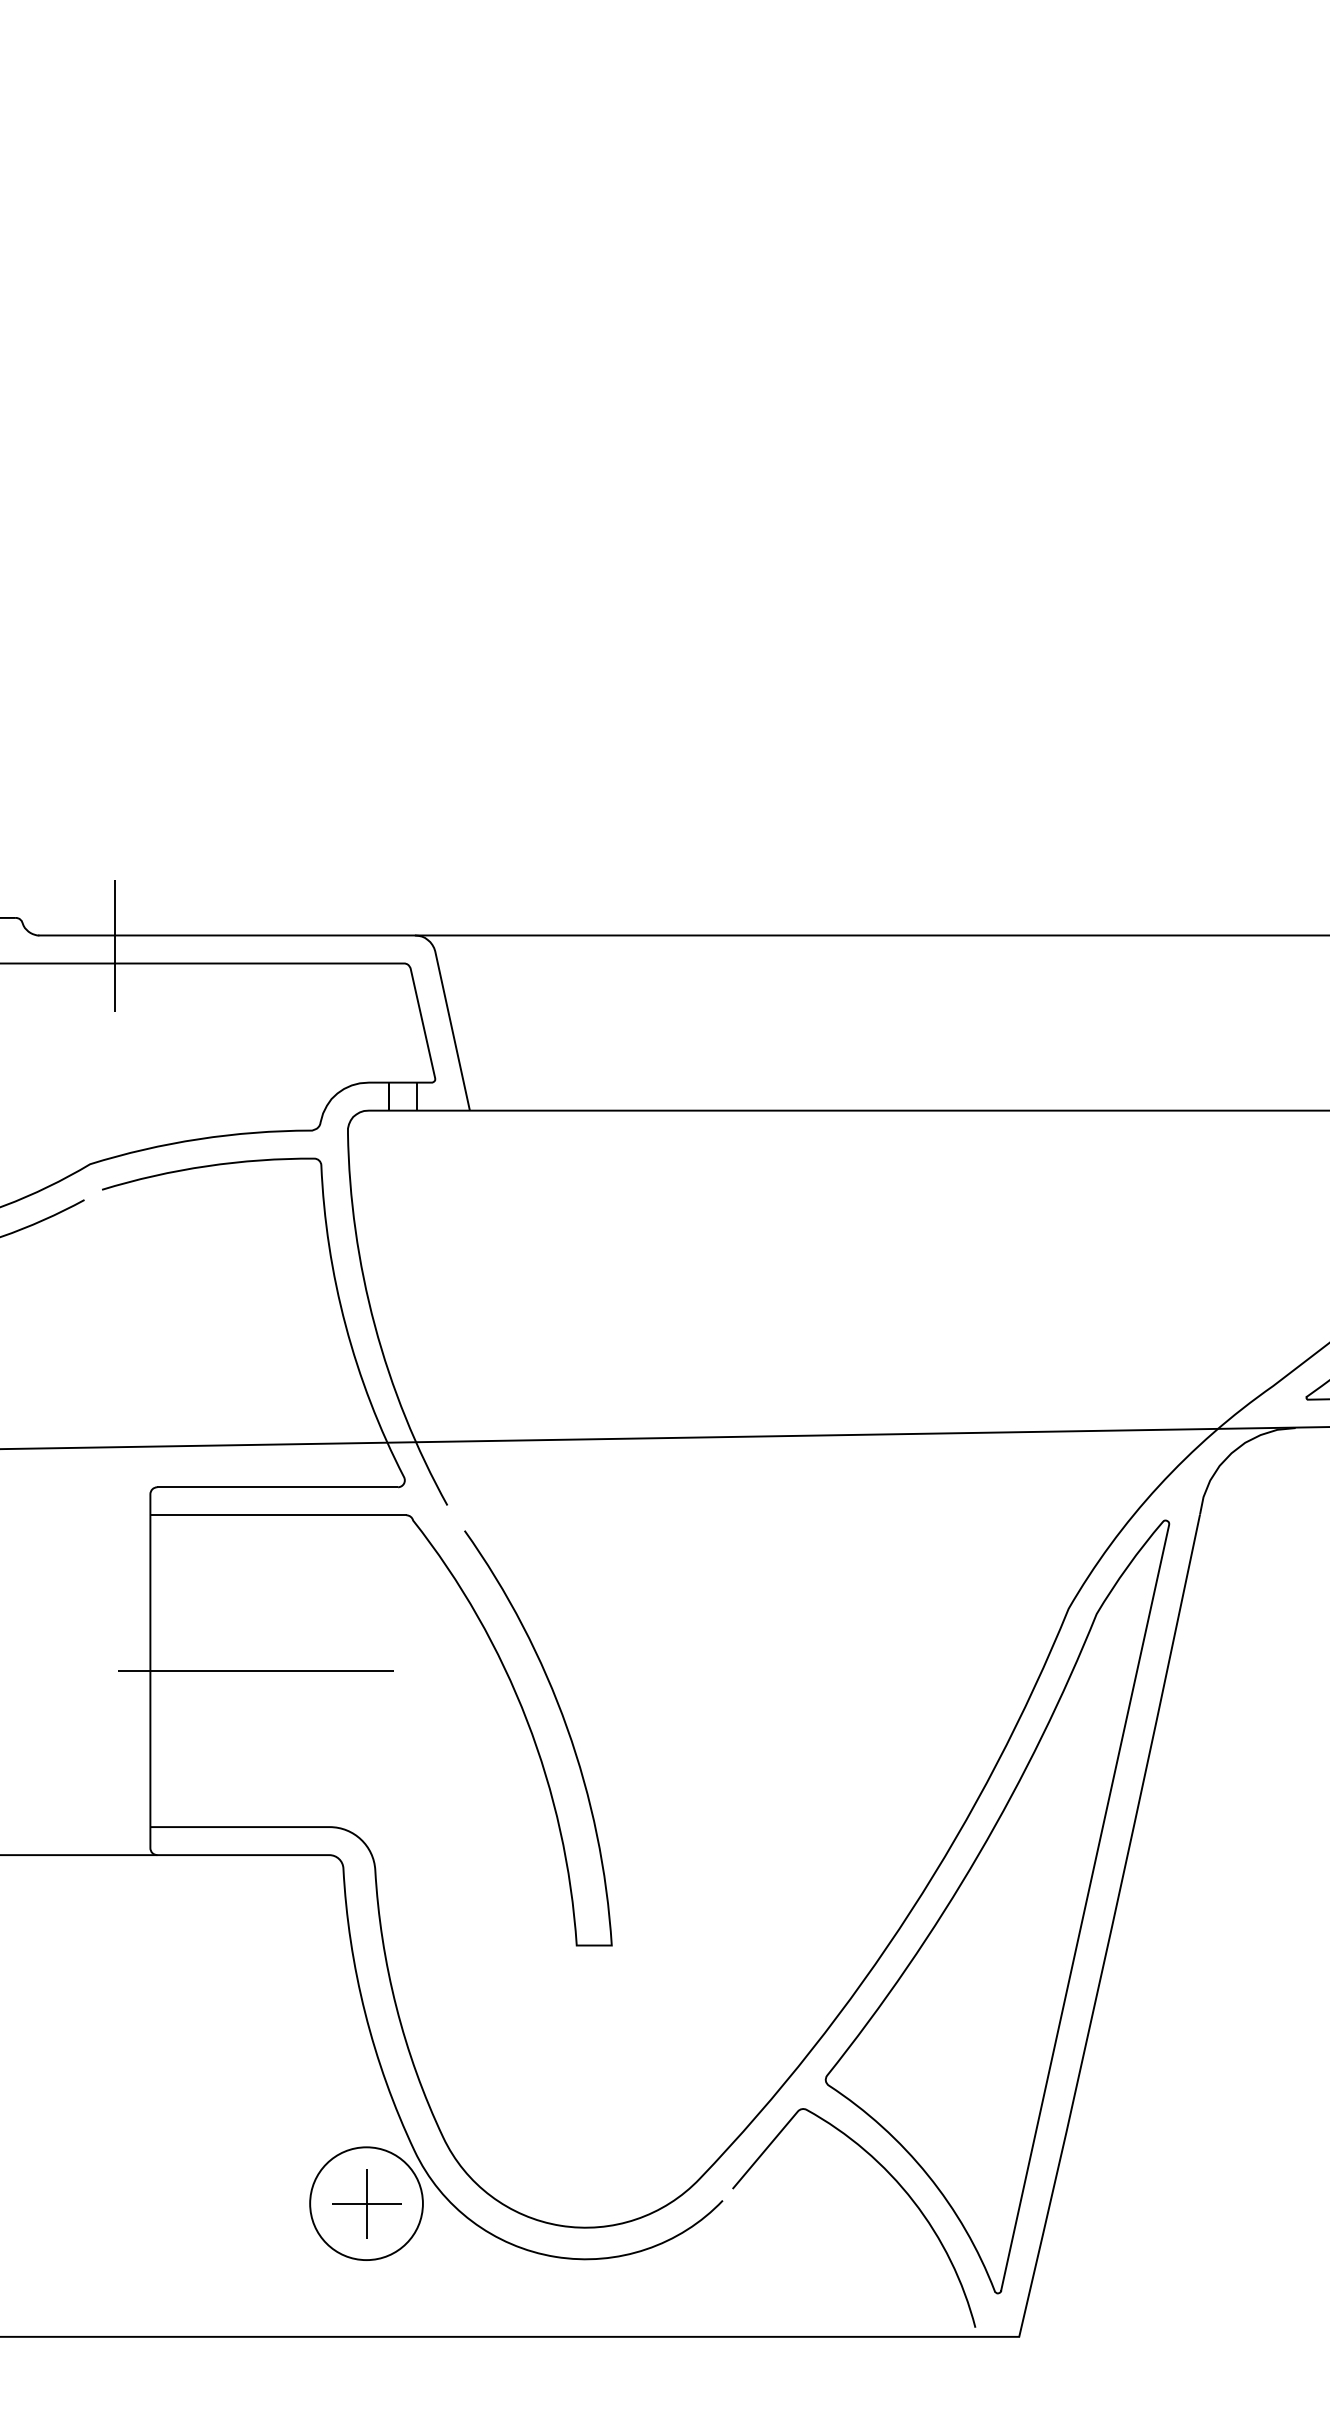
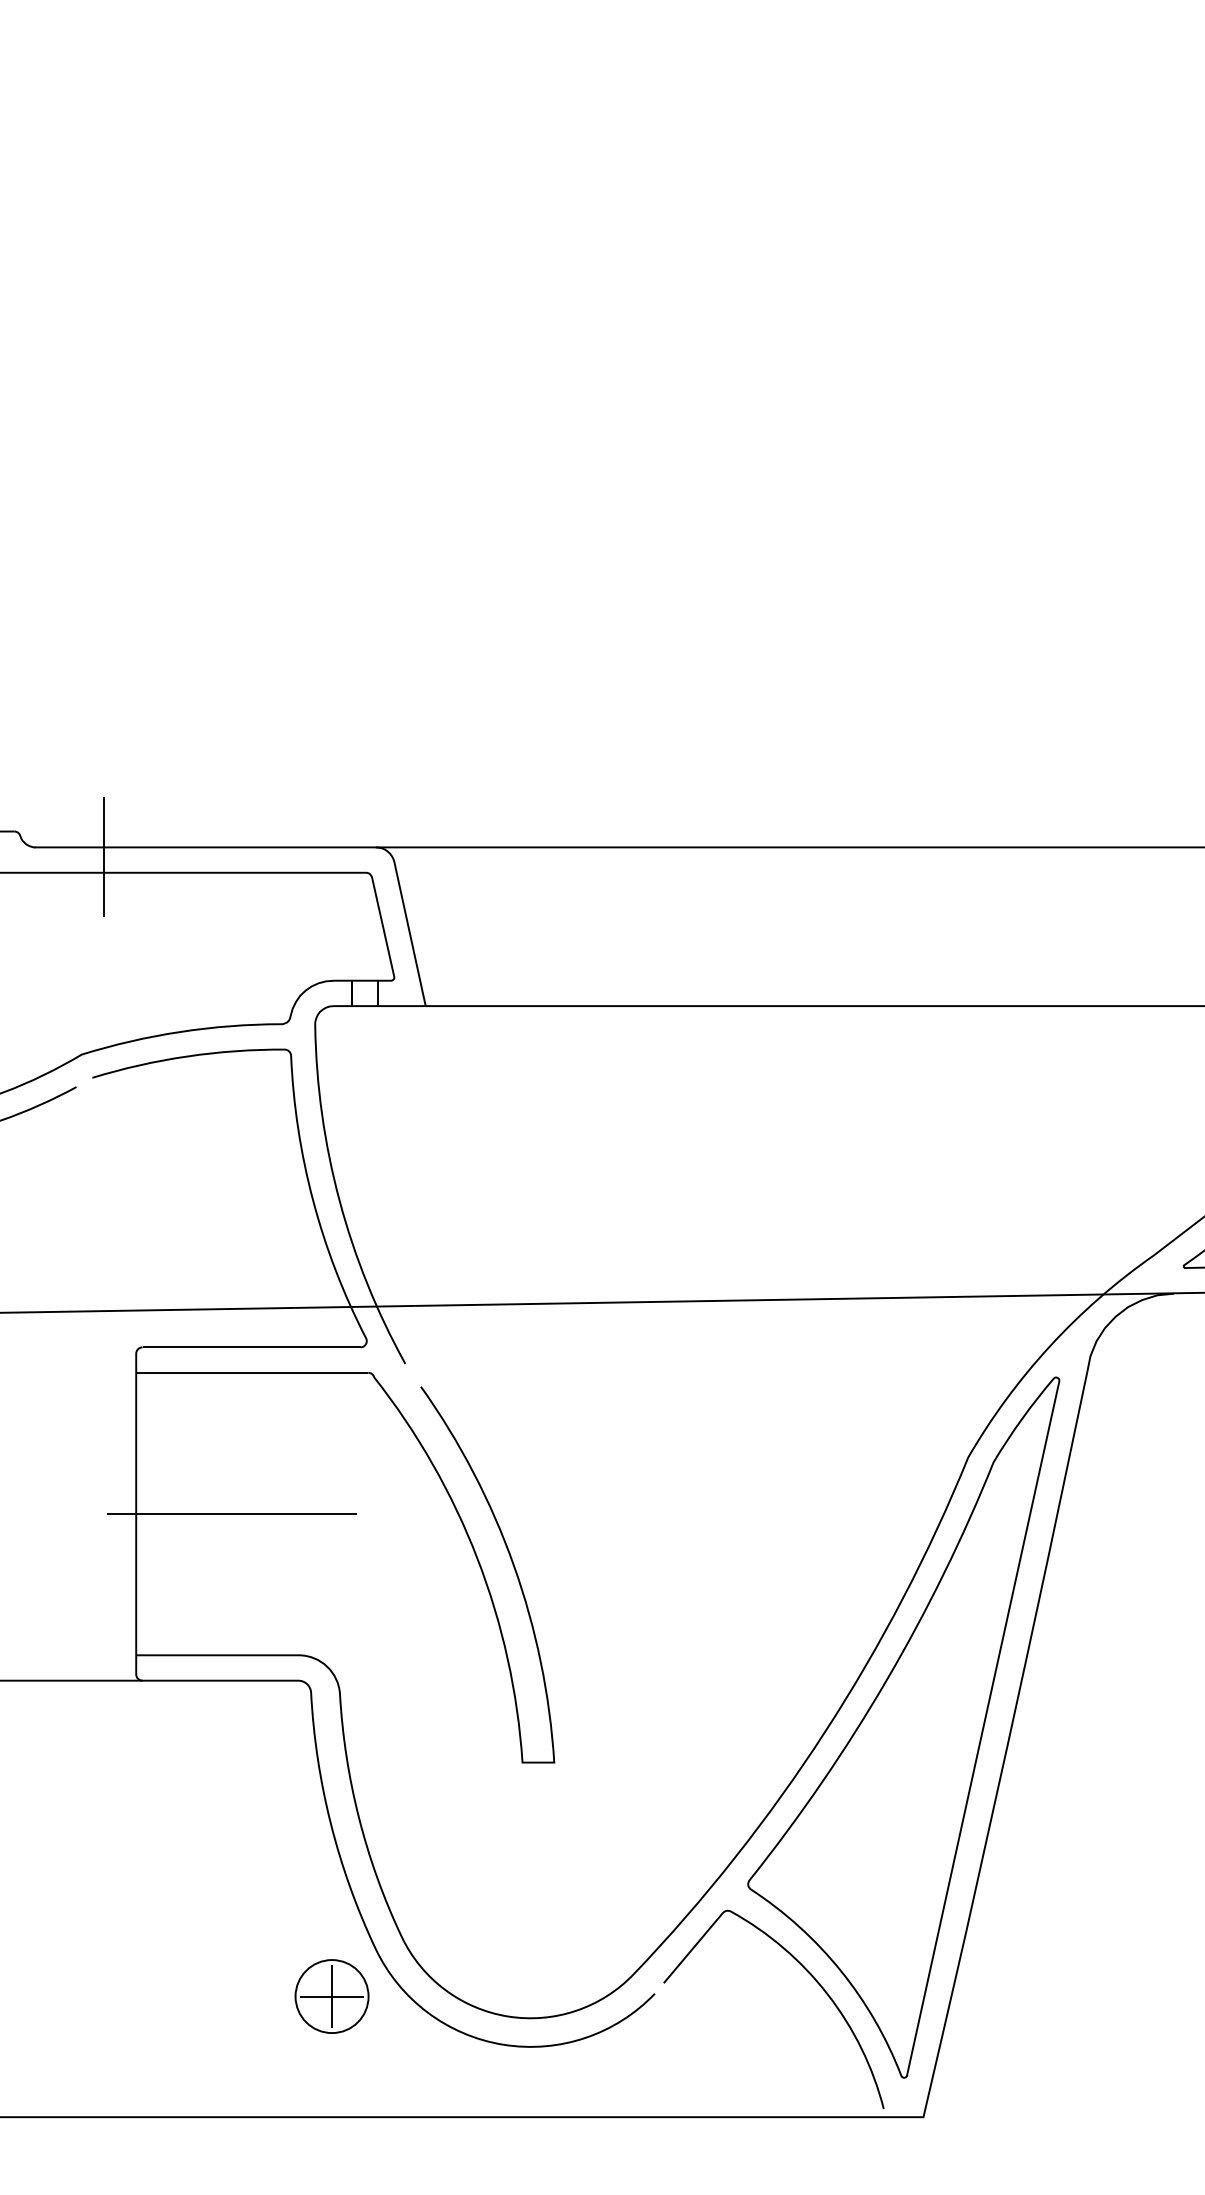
circle: (366, 2203) -> (332, 1996), size x0.71

